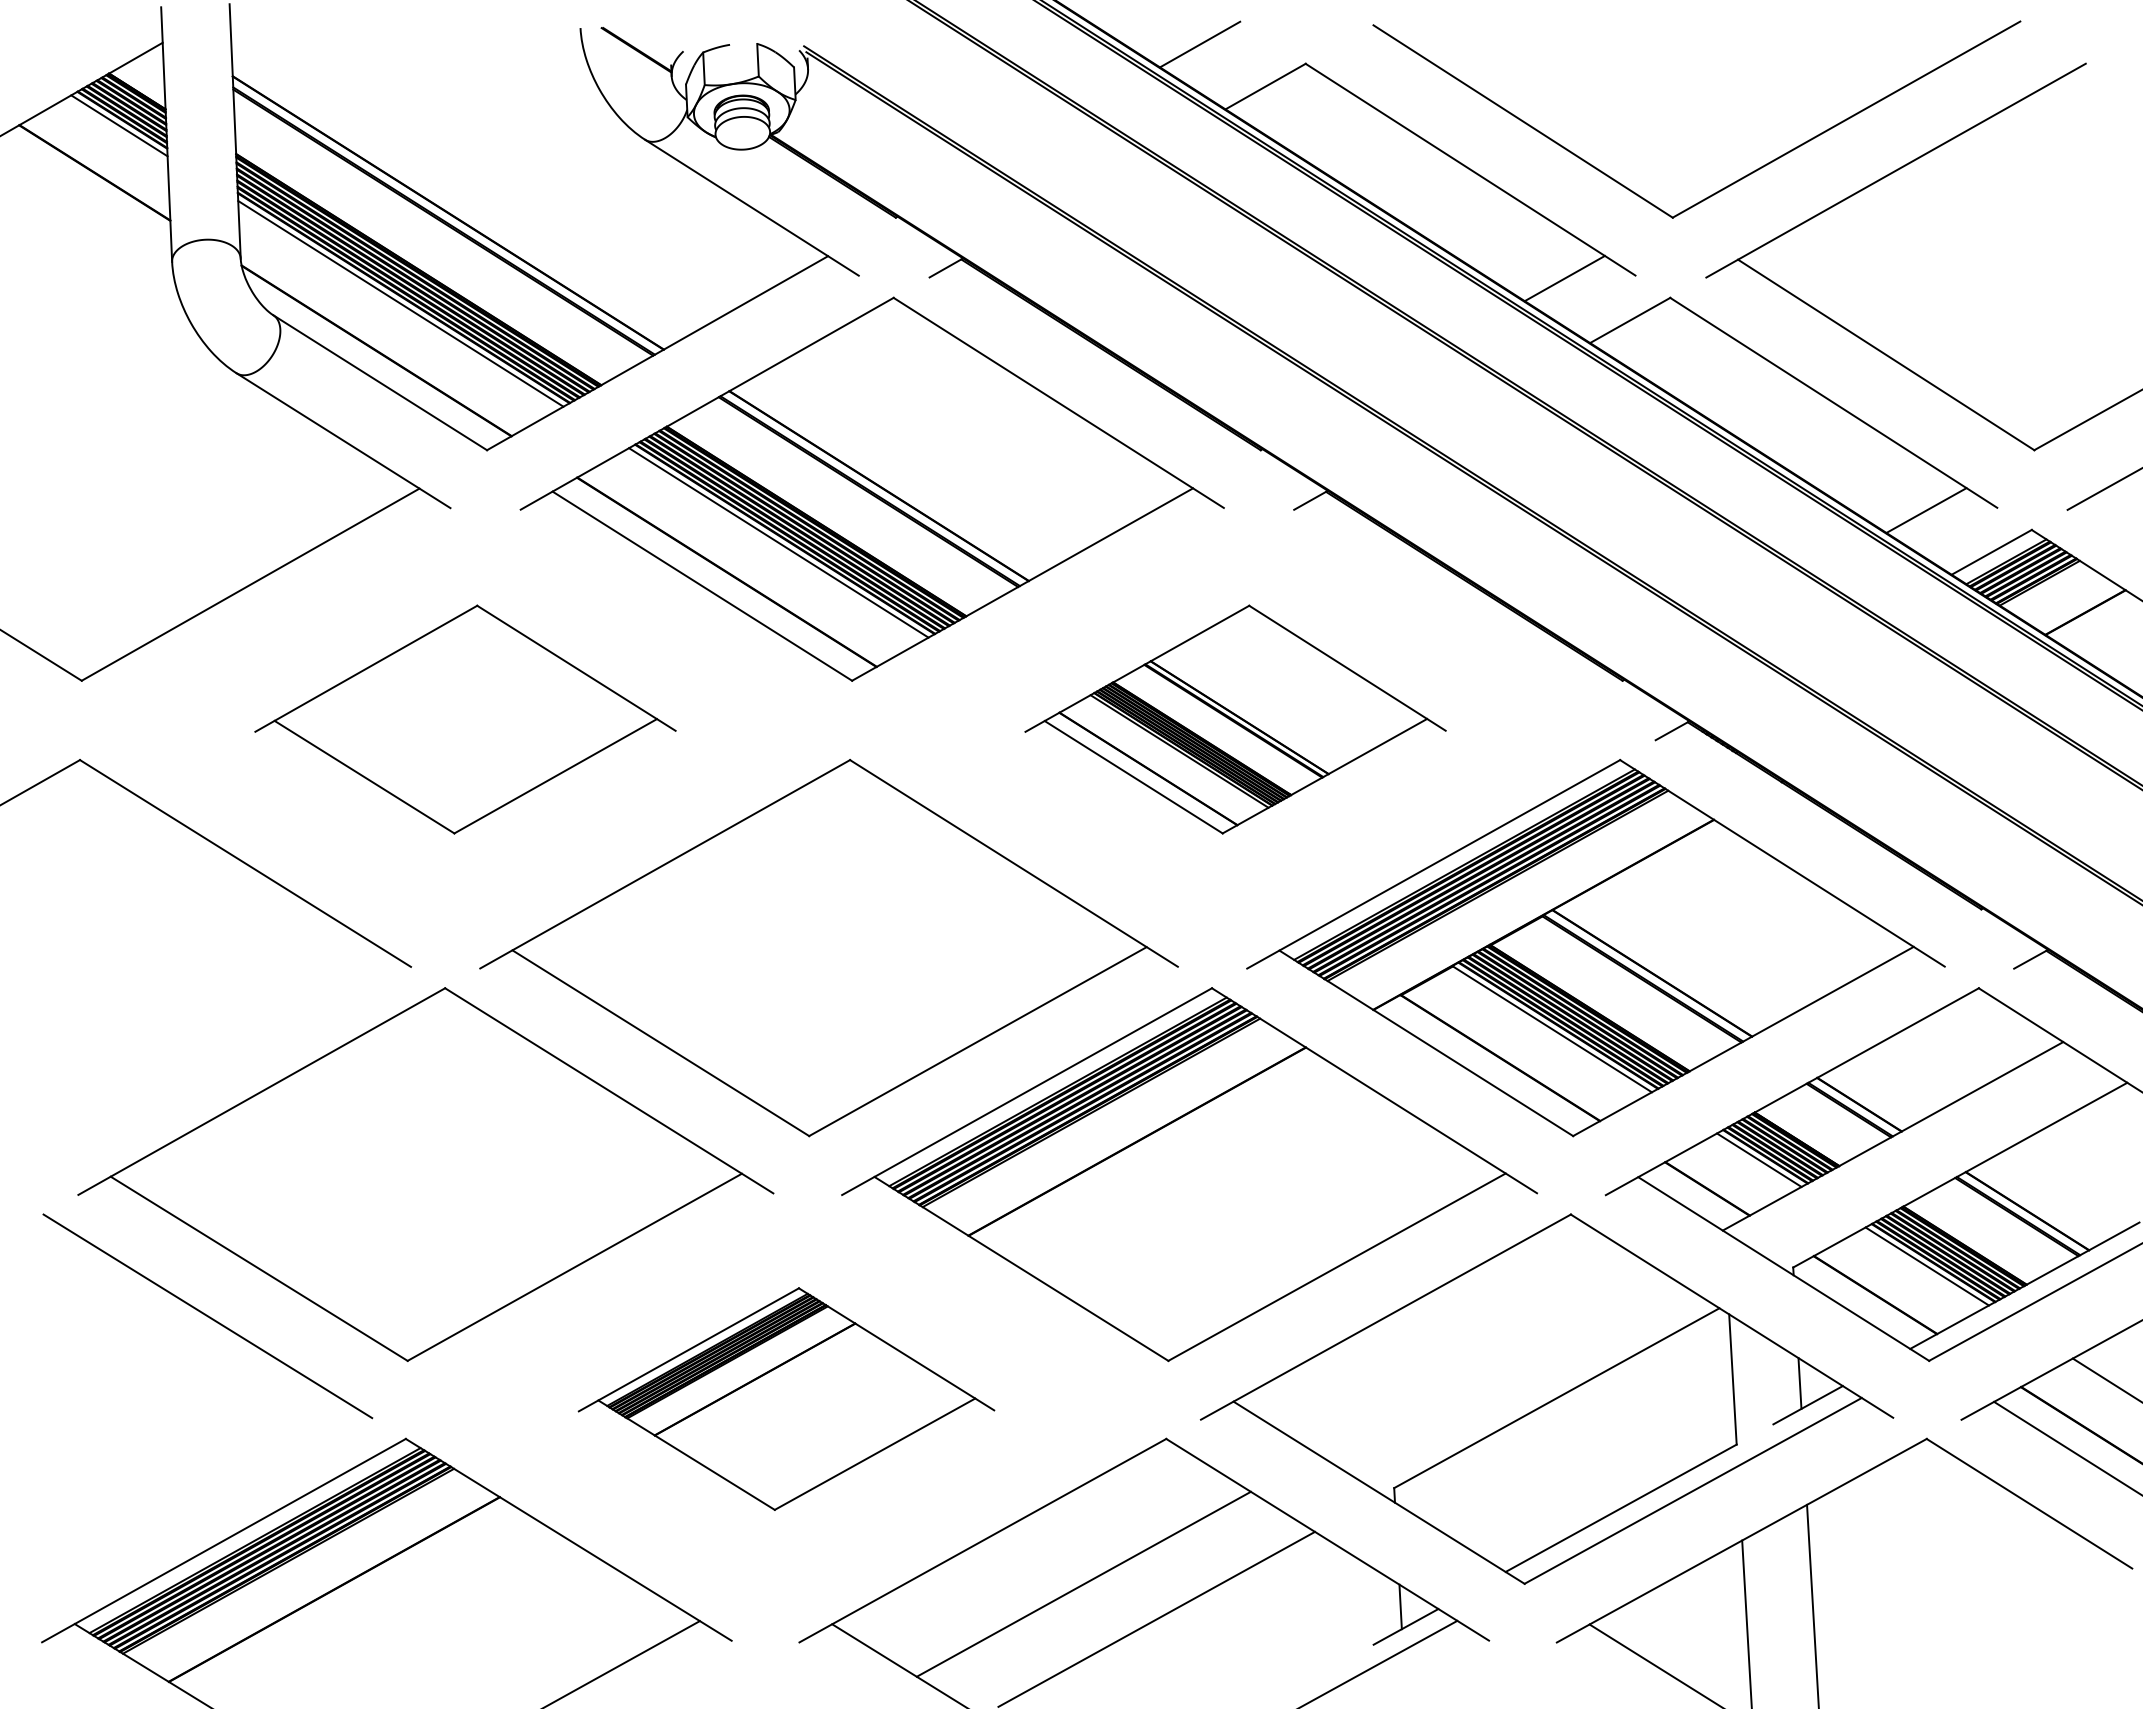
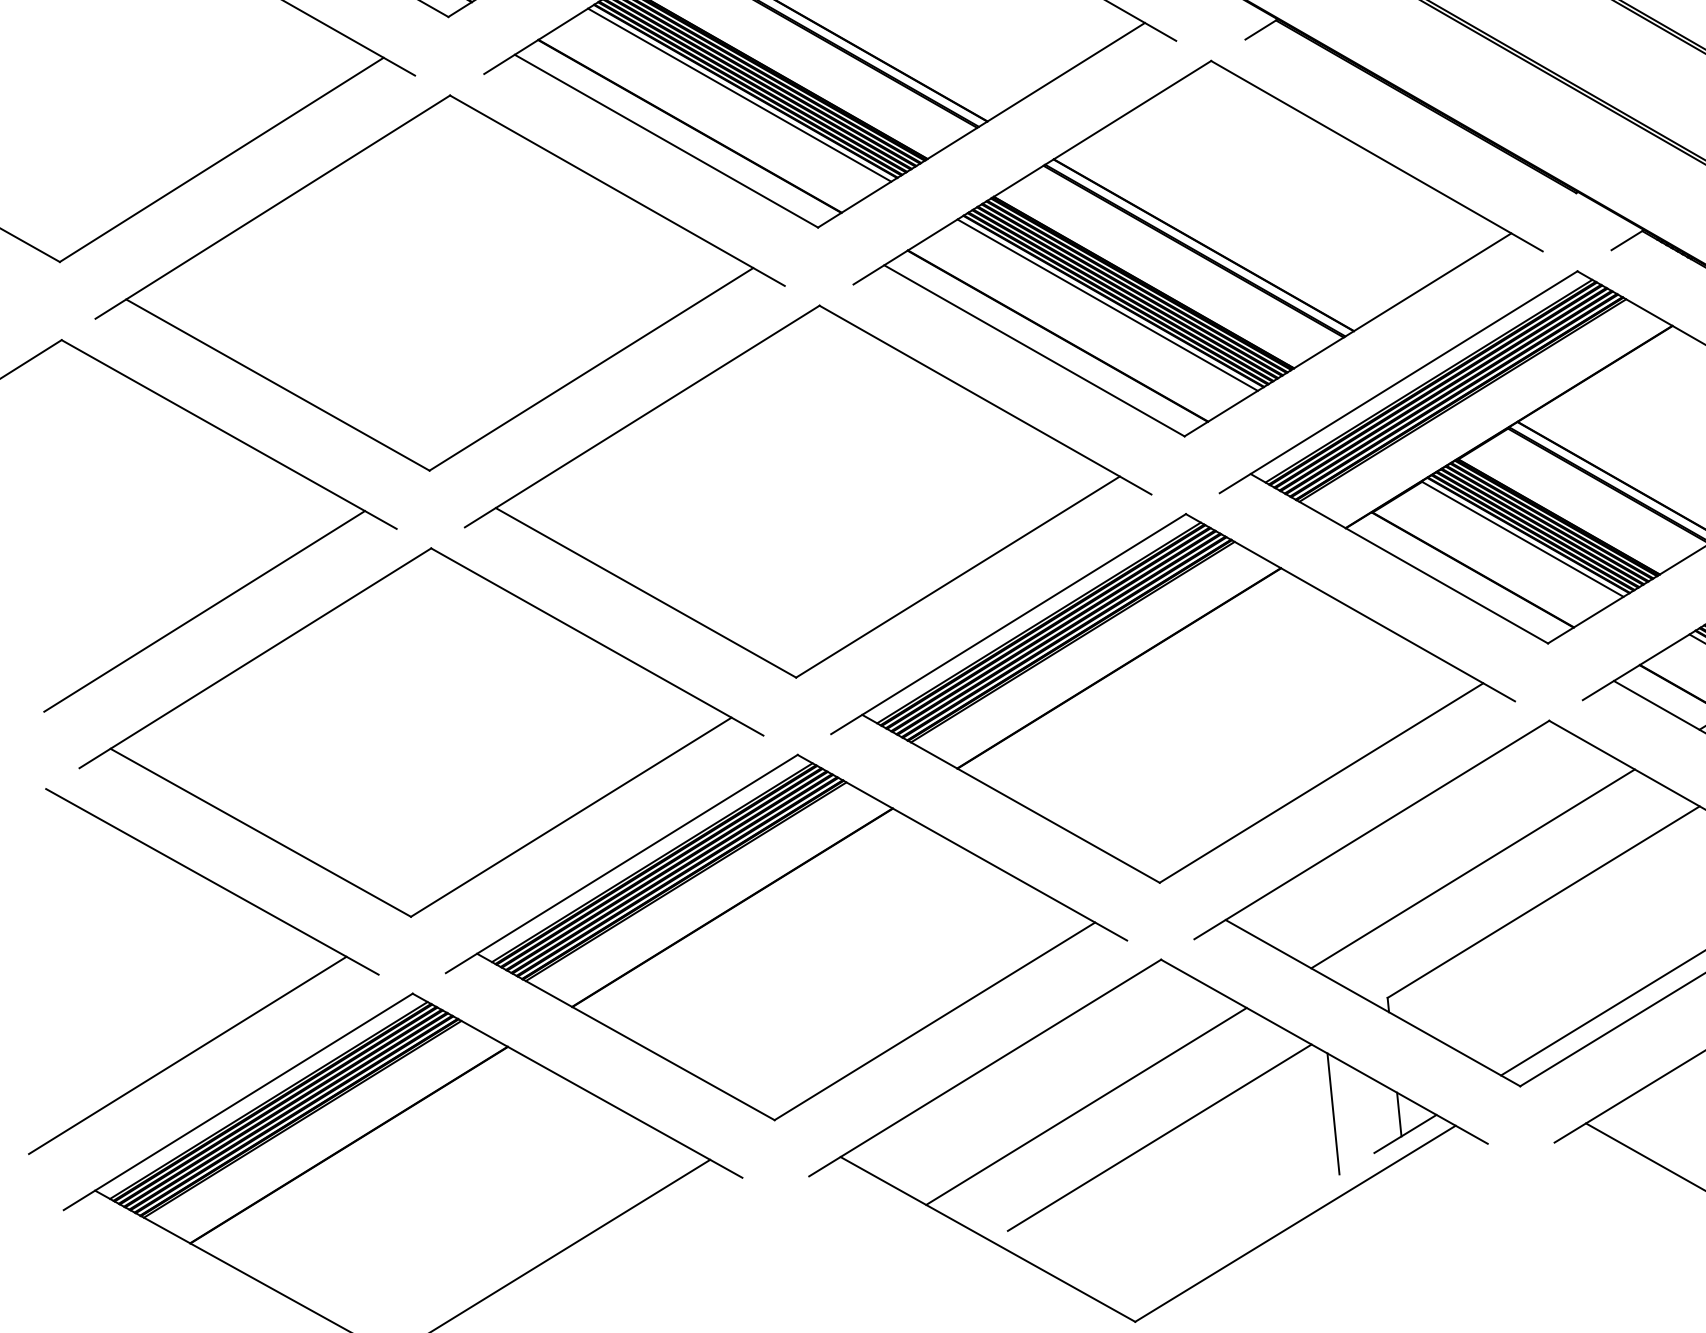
part: (465, 719) -> (439, 282), size x1.67
part: (1235, 719) -> (1197, 248), size x1.67
line: (212, 1041) -> (204, 611), added
line: (1486, 1360) -> (1472, 868), added
part: (786, 1398) -> (785, 936), size x1.67
line: (174, 1490) -> (187, 1054), added
line: (1333, 1602) -> (1332, 1113), added

